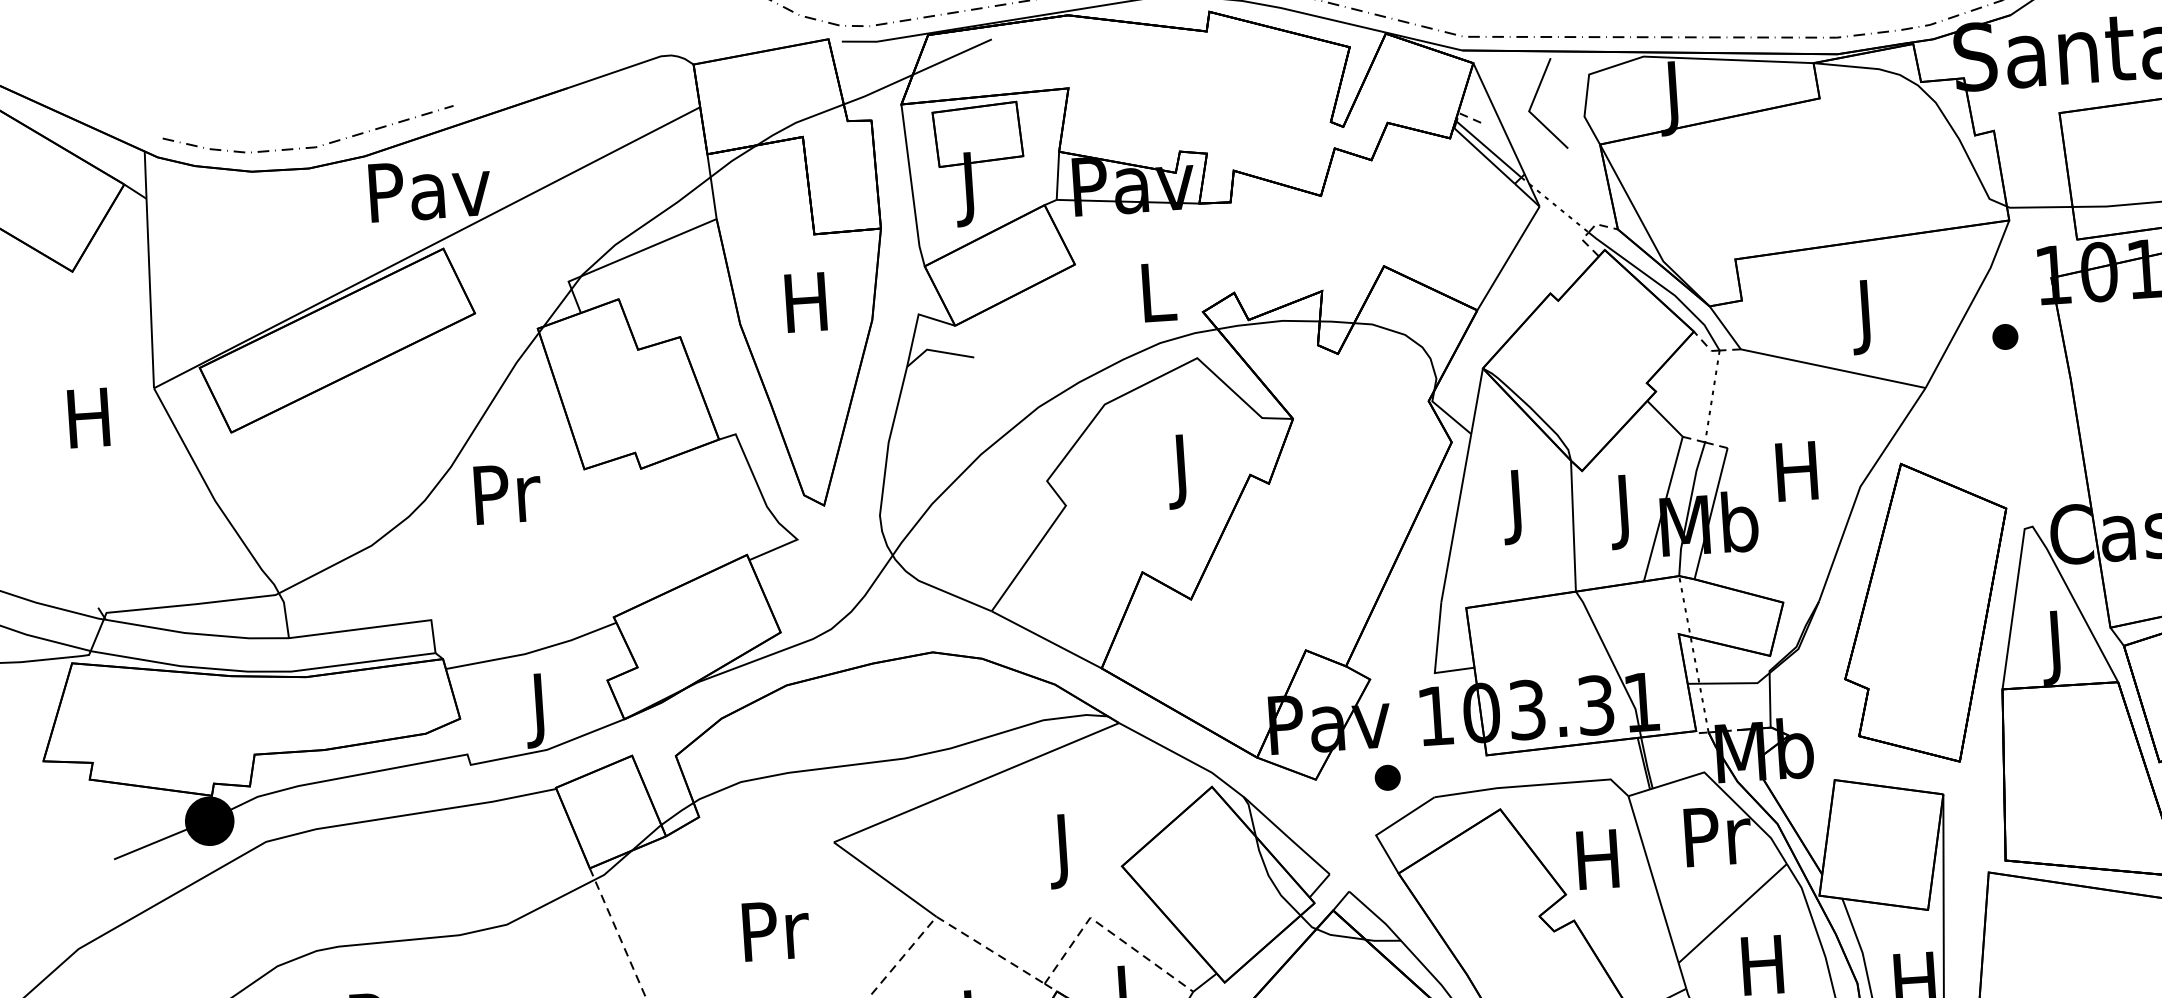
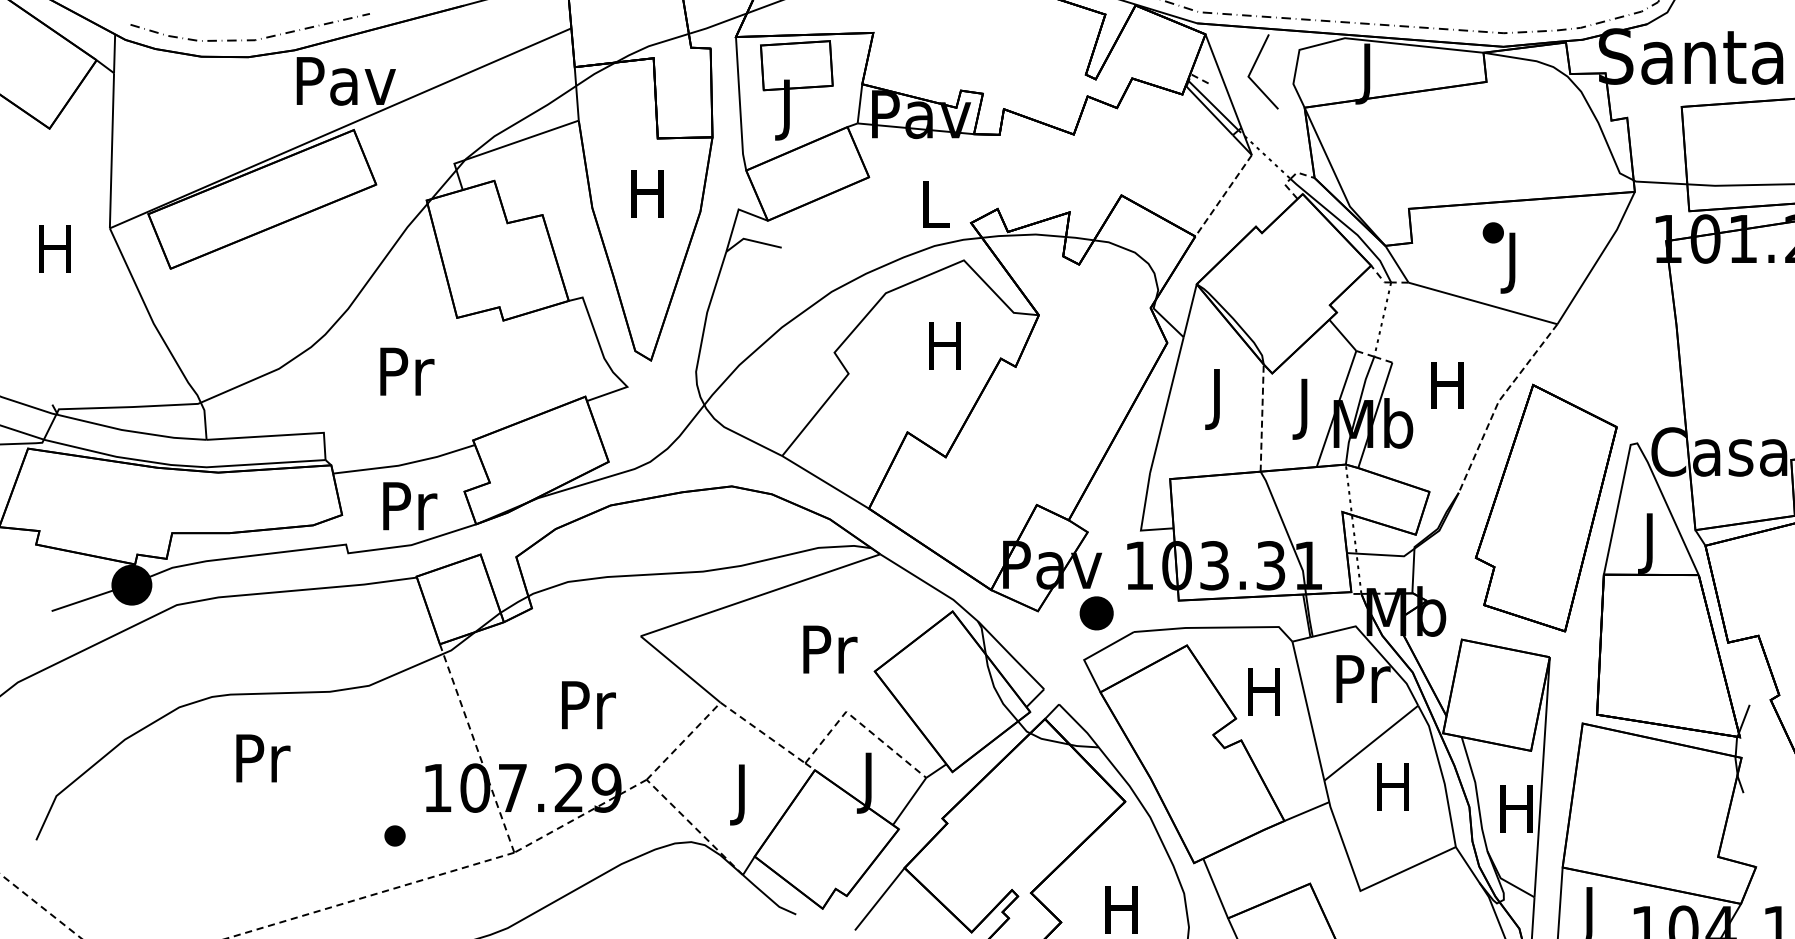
line: (1508, 258) -> (1223, 195), solid -> dashed
part: (2004, 336) -> (1492, 232), moved
text: (1180, 470) -> (944, 351), J -> H
line: (1860, 488) -> (1498, 402), solid -> dashed
text: (508, 493) -> (407, 371), moved
line: (1573, 526) -> (1262, 418), solid -> dashed
text: (543, 710) -> (410, 512), J -> Pr
part: (1387, 777) -> (1096, 613), size x1.6
text: (1066, 850) -> (830, 655), J -> Pr

